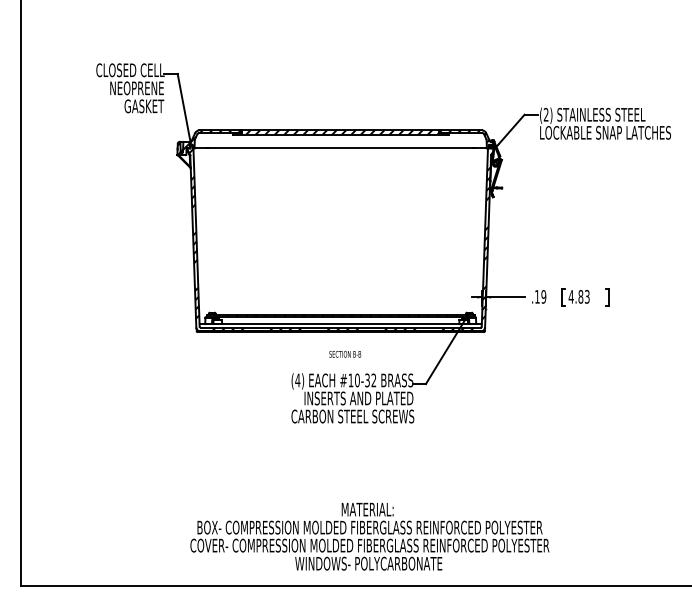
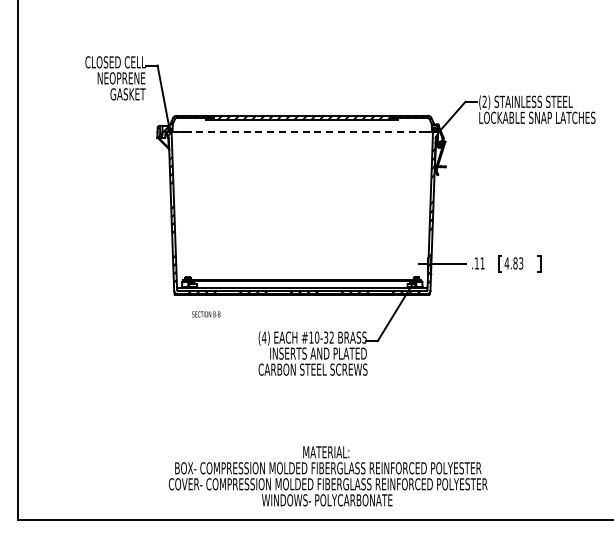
line: (340, 148) -> (302, 131), solid -> dashed
text: (543, 296) -> (482, 263), .19 -> .11
text: (345, 354) -> (206, 314), moved

